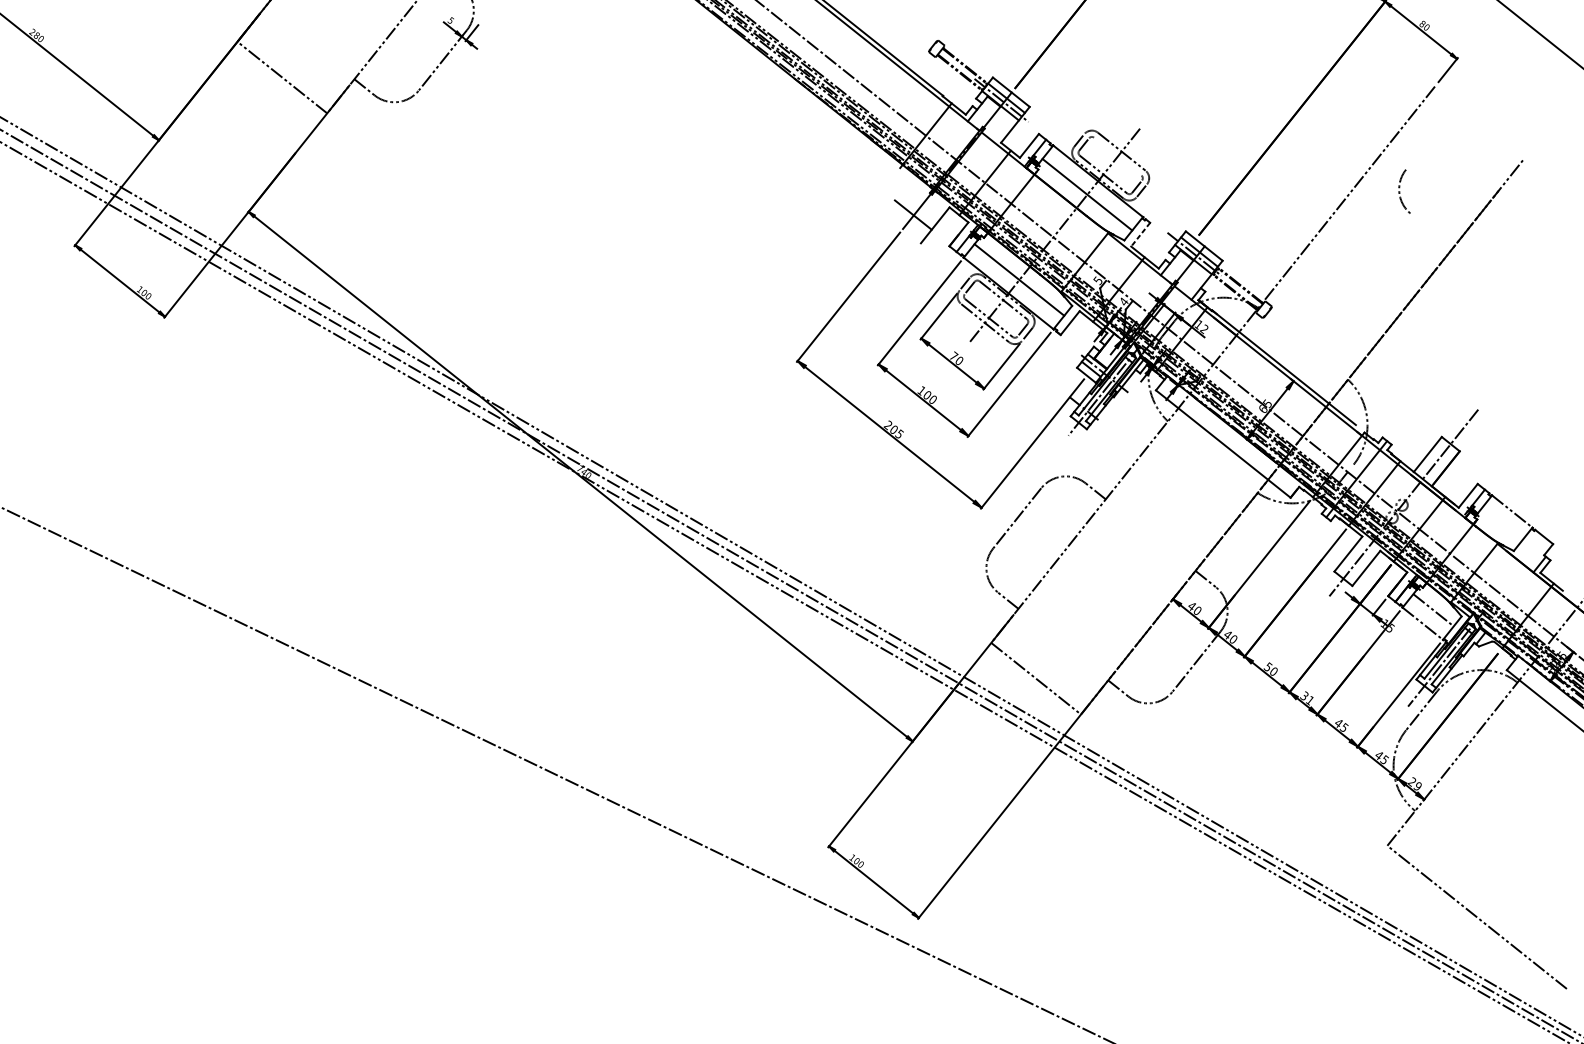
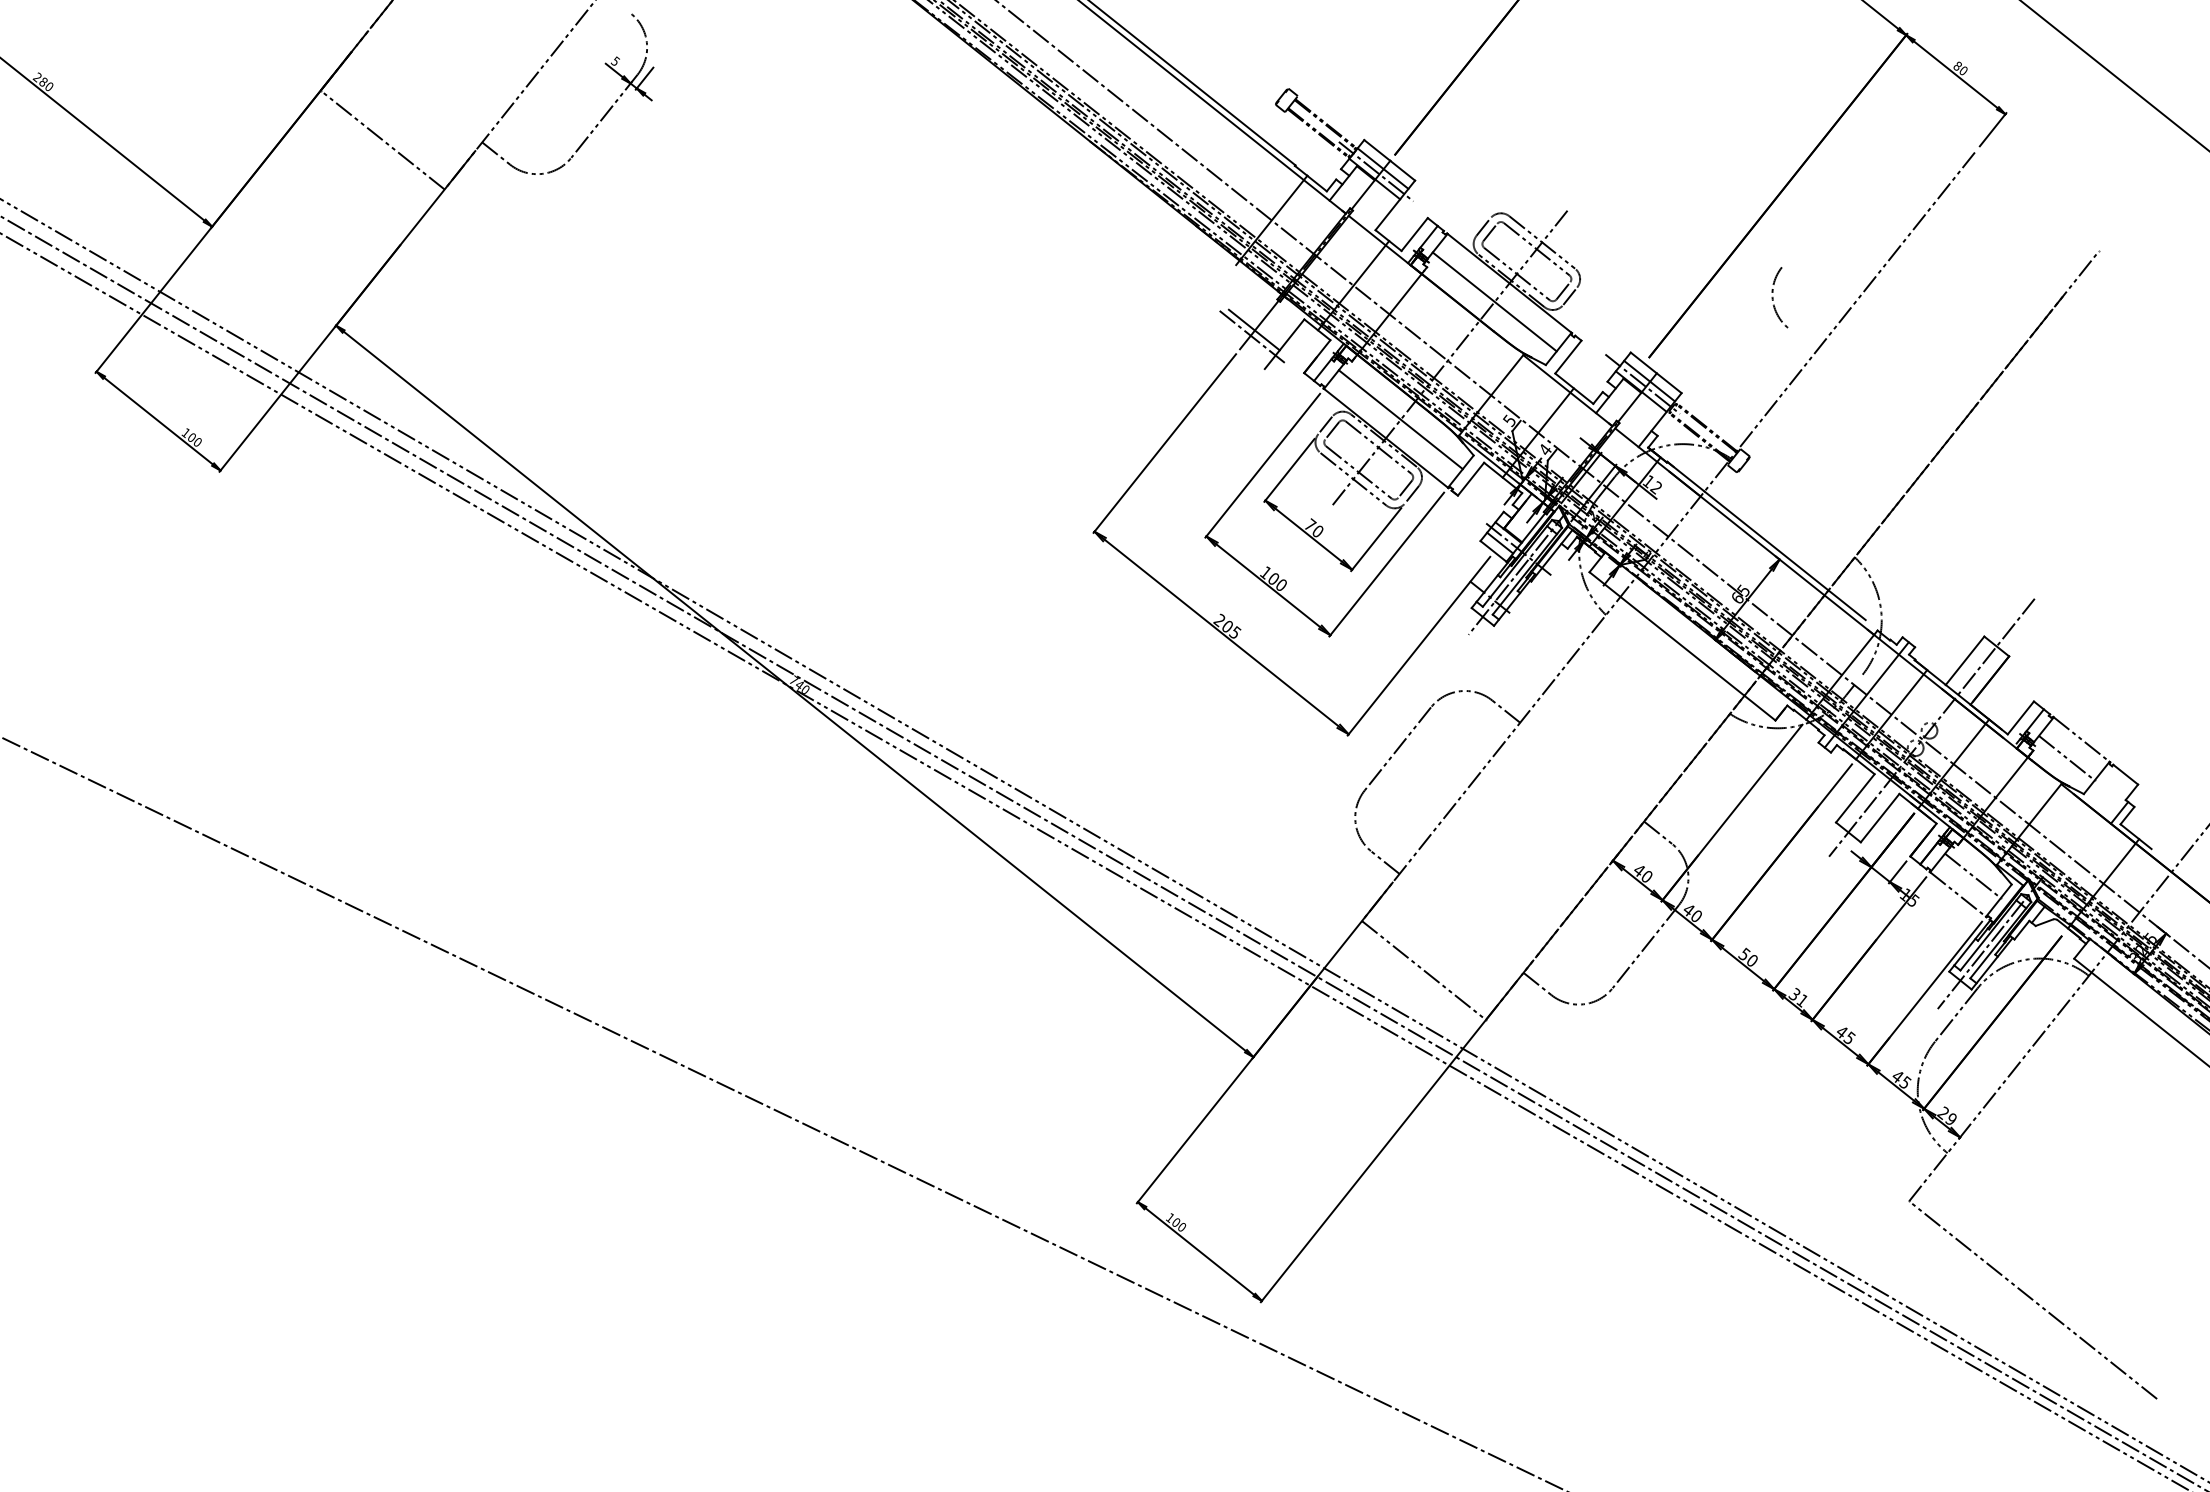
line: (1117, 156) -> (1536, 249), added
arc: (1399, 191) -> (1773, 297), moved
line: (910, 219) -> (1250, 335), added
line: (1140, 234) -> (1568, 357), dashed -> solid
line: (1501, 524) -> (2066, 757), added

